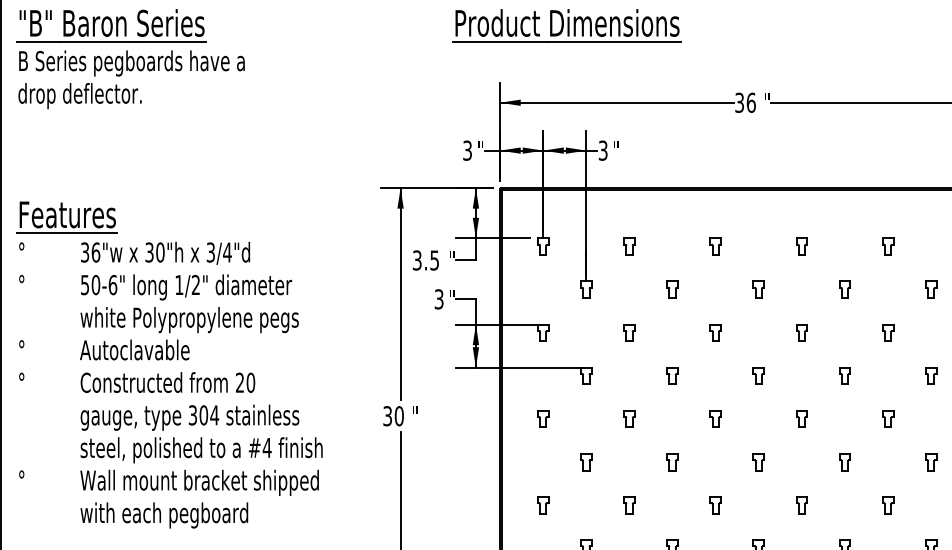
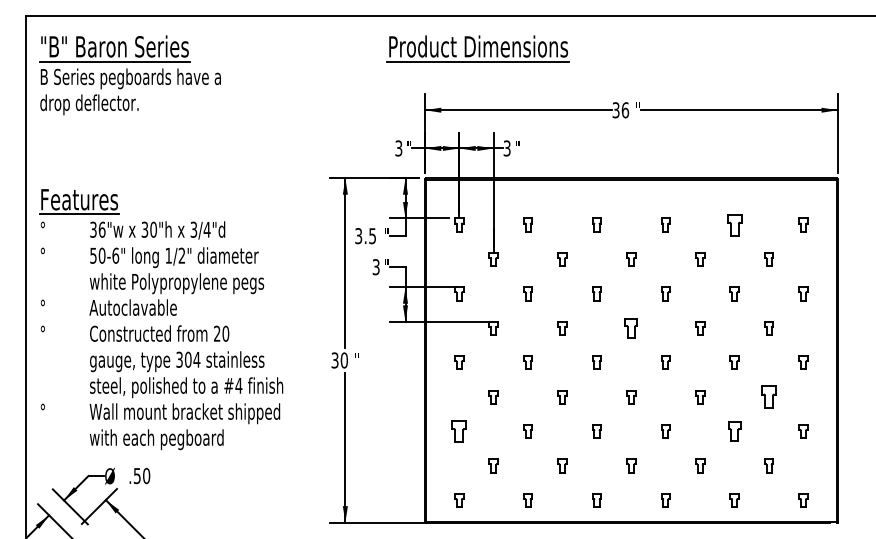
part: (887, 245) -> (734, 224), size x1.6
part: (758, 376) -> (631, 328), size x1.4
part: (930, 462) -> (768, 397), size x1.6
part: (543, 505) -> (459, 431), size x1.6
part: (887, 505) -> (734, 431), size x1.4

